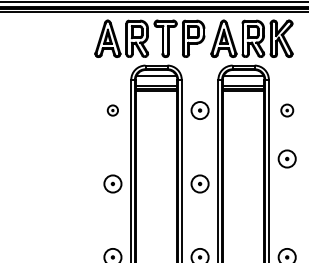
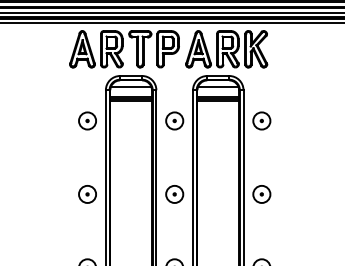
part: (112, 110) -> (87, 120), size x1.67
part: (286, 110) -> (261, 120), size x1.43
part: (286, 159) -> (261, 194), moved

